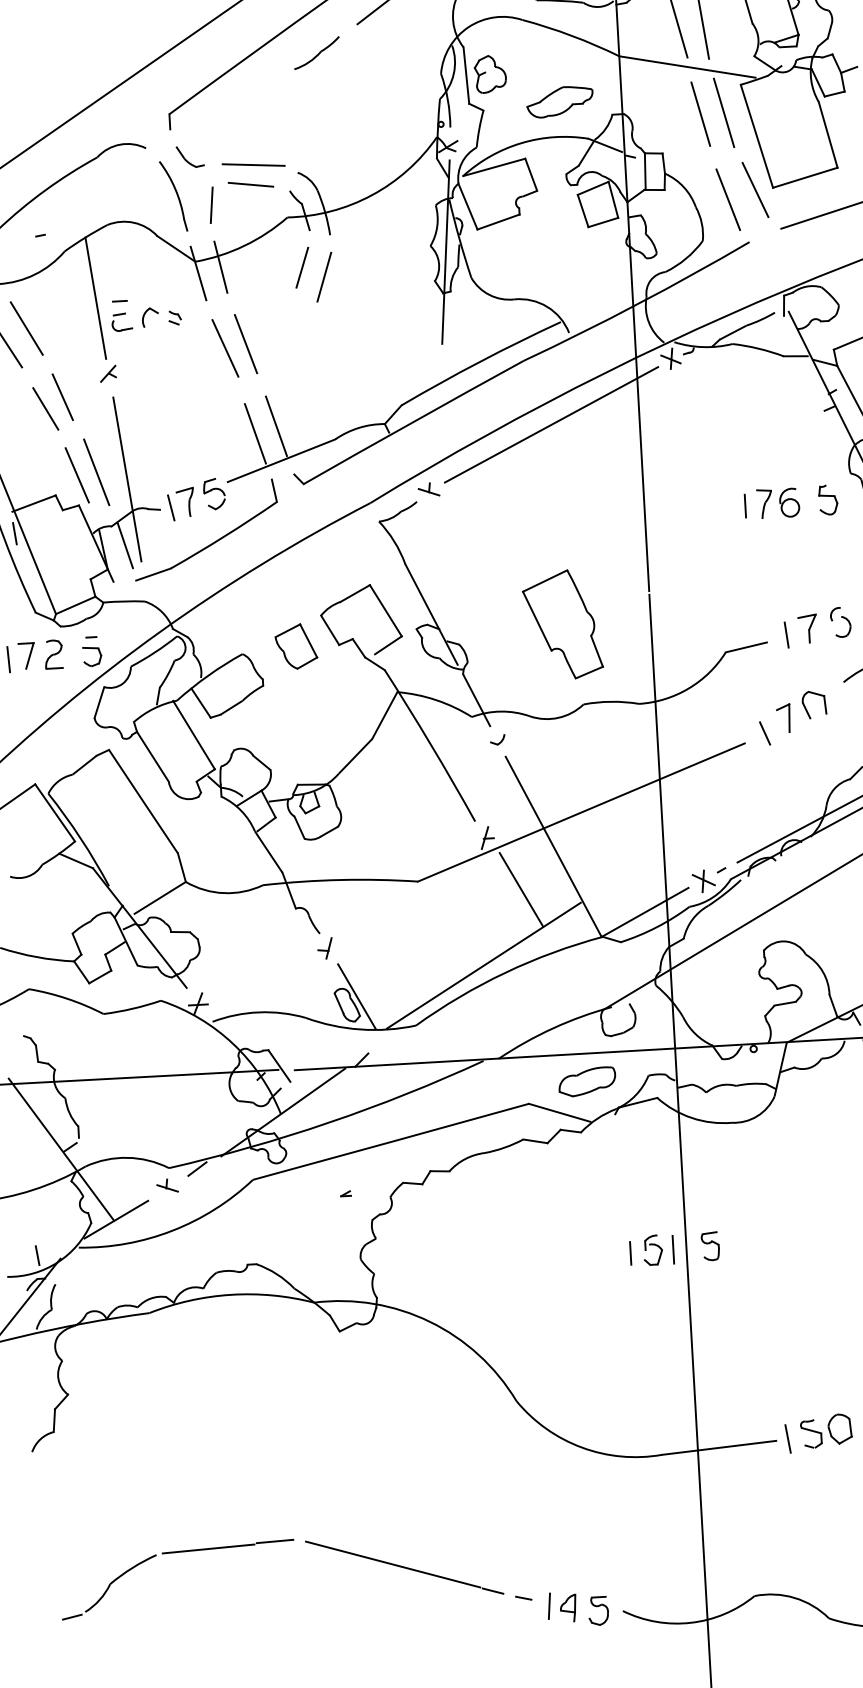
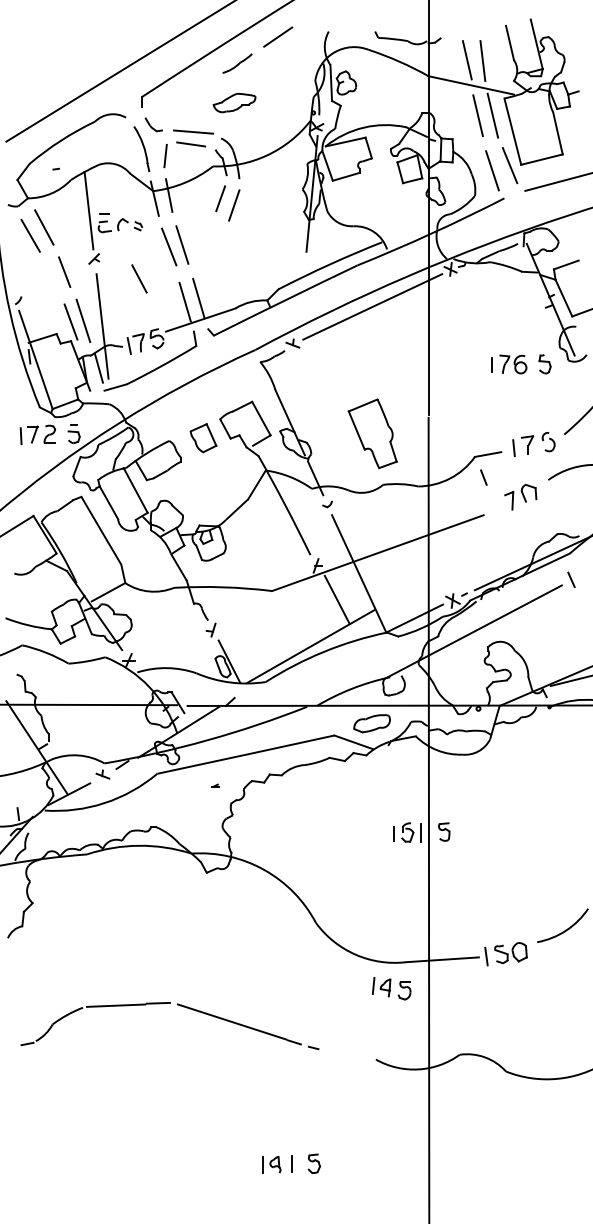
part: (559, 101) -> (234, 102), moved
line: (45, 408) -> (139, 278), moved
line: (764, 733) -> (483, 477), moved
part: (577, 1608) -> (391, 988), moved

